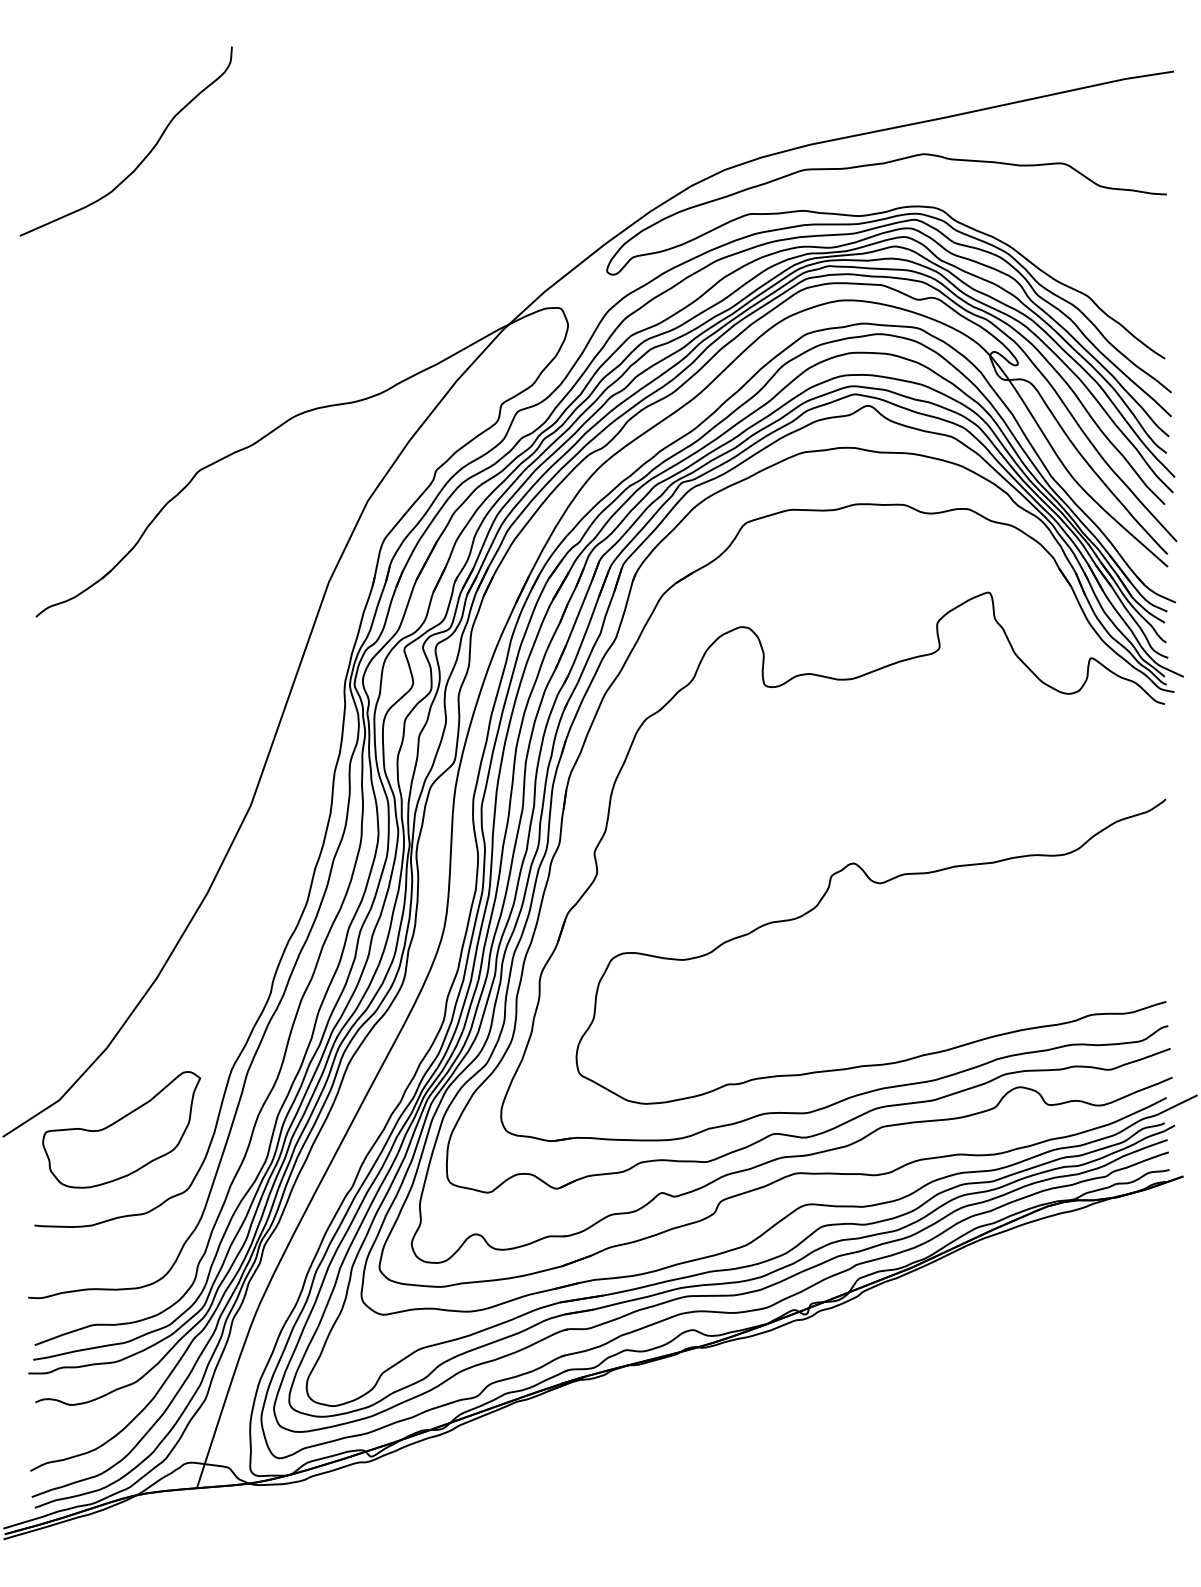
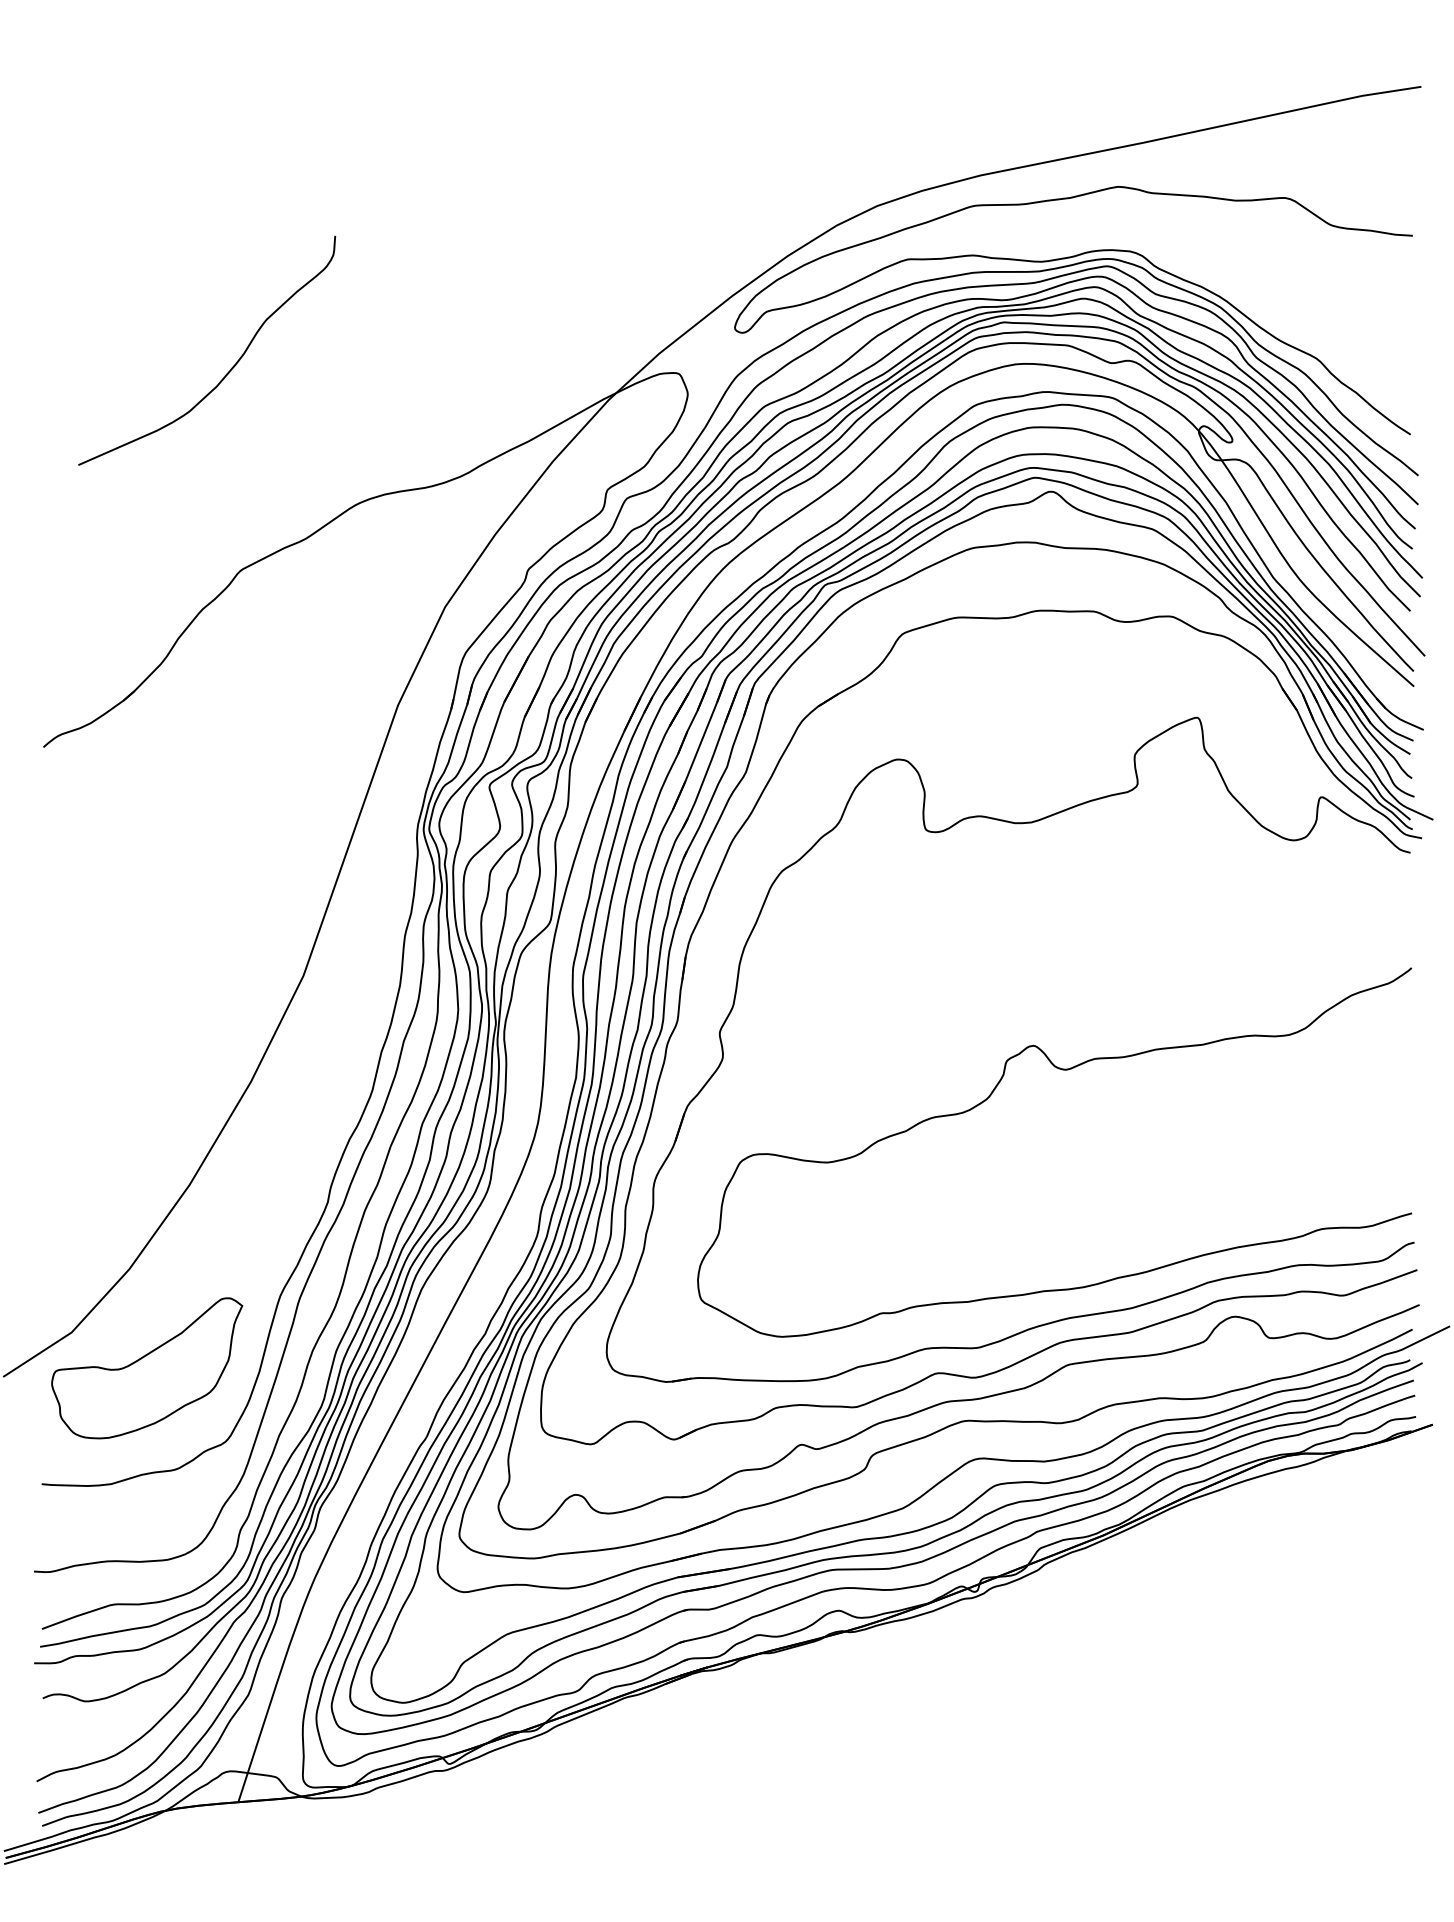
curve: (143, 158) -> (228, 371), moved

